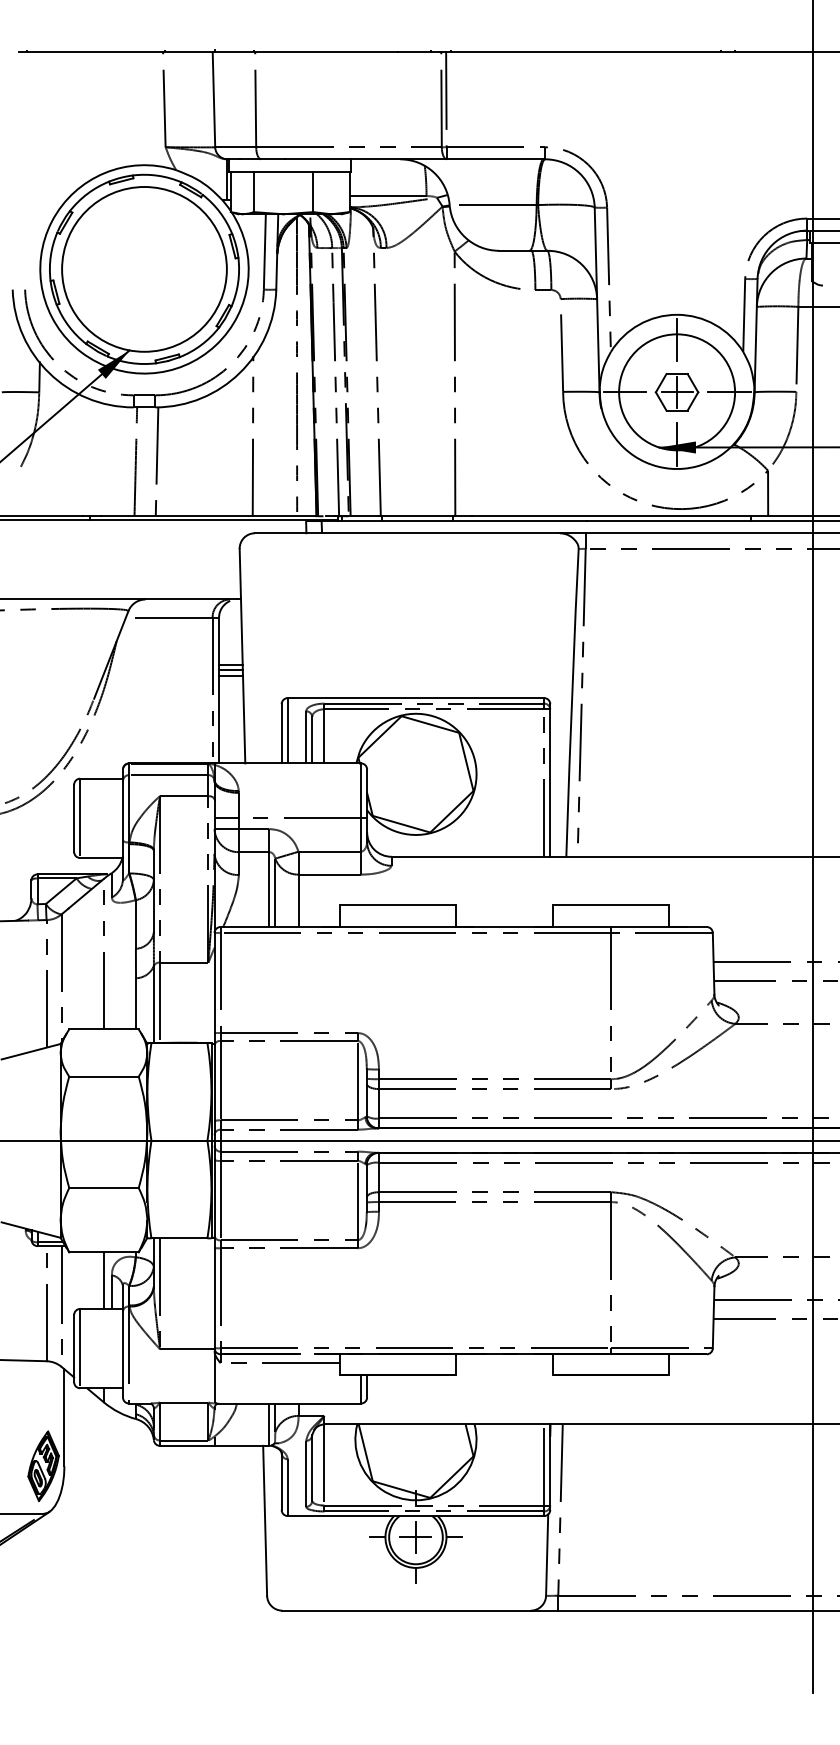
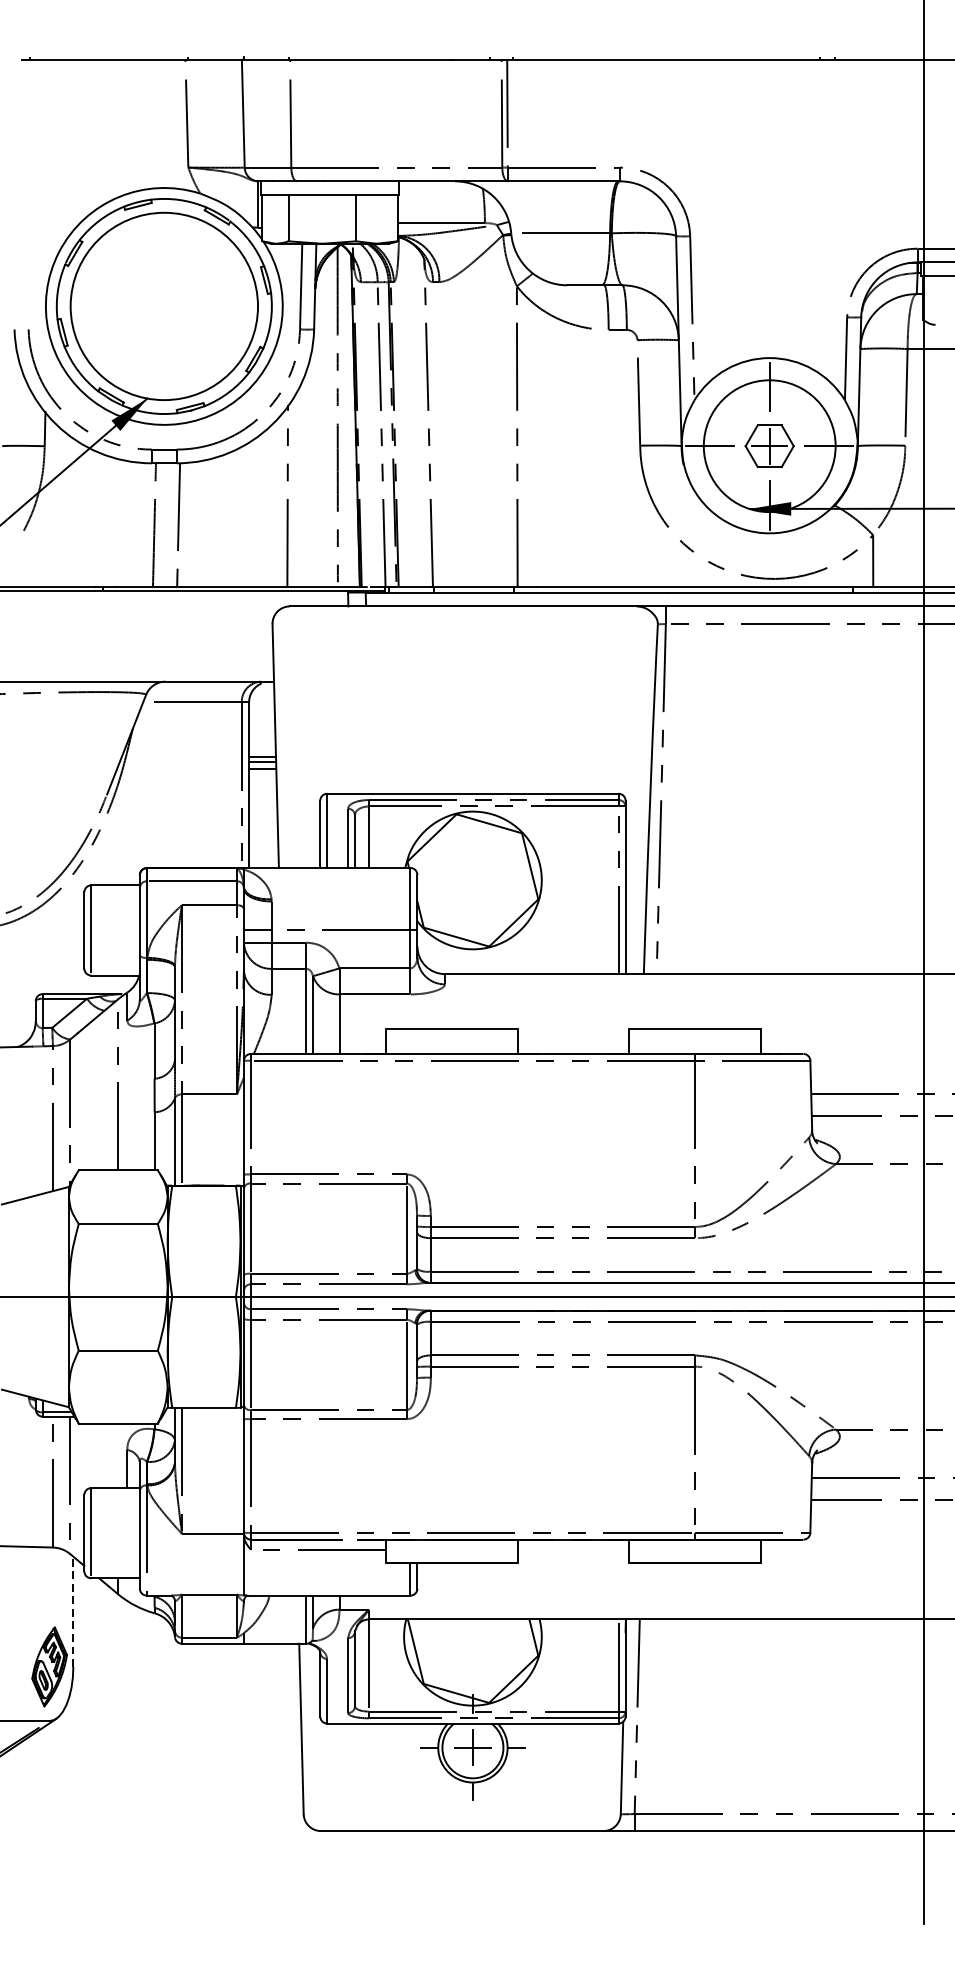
line: (103, 1280) -> (117, 1455), removed
line: (64, 1417) -> (73, 1611), solid -> dashed

